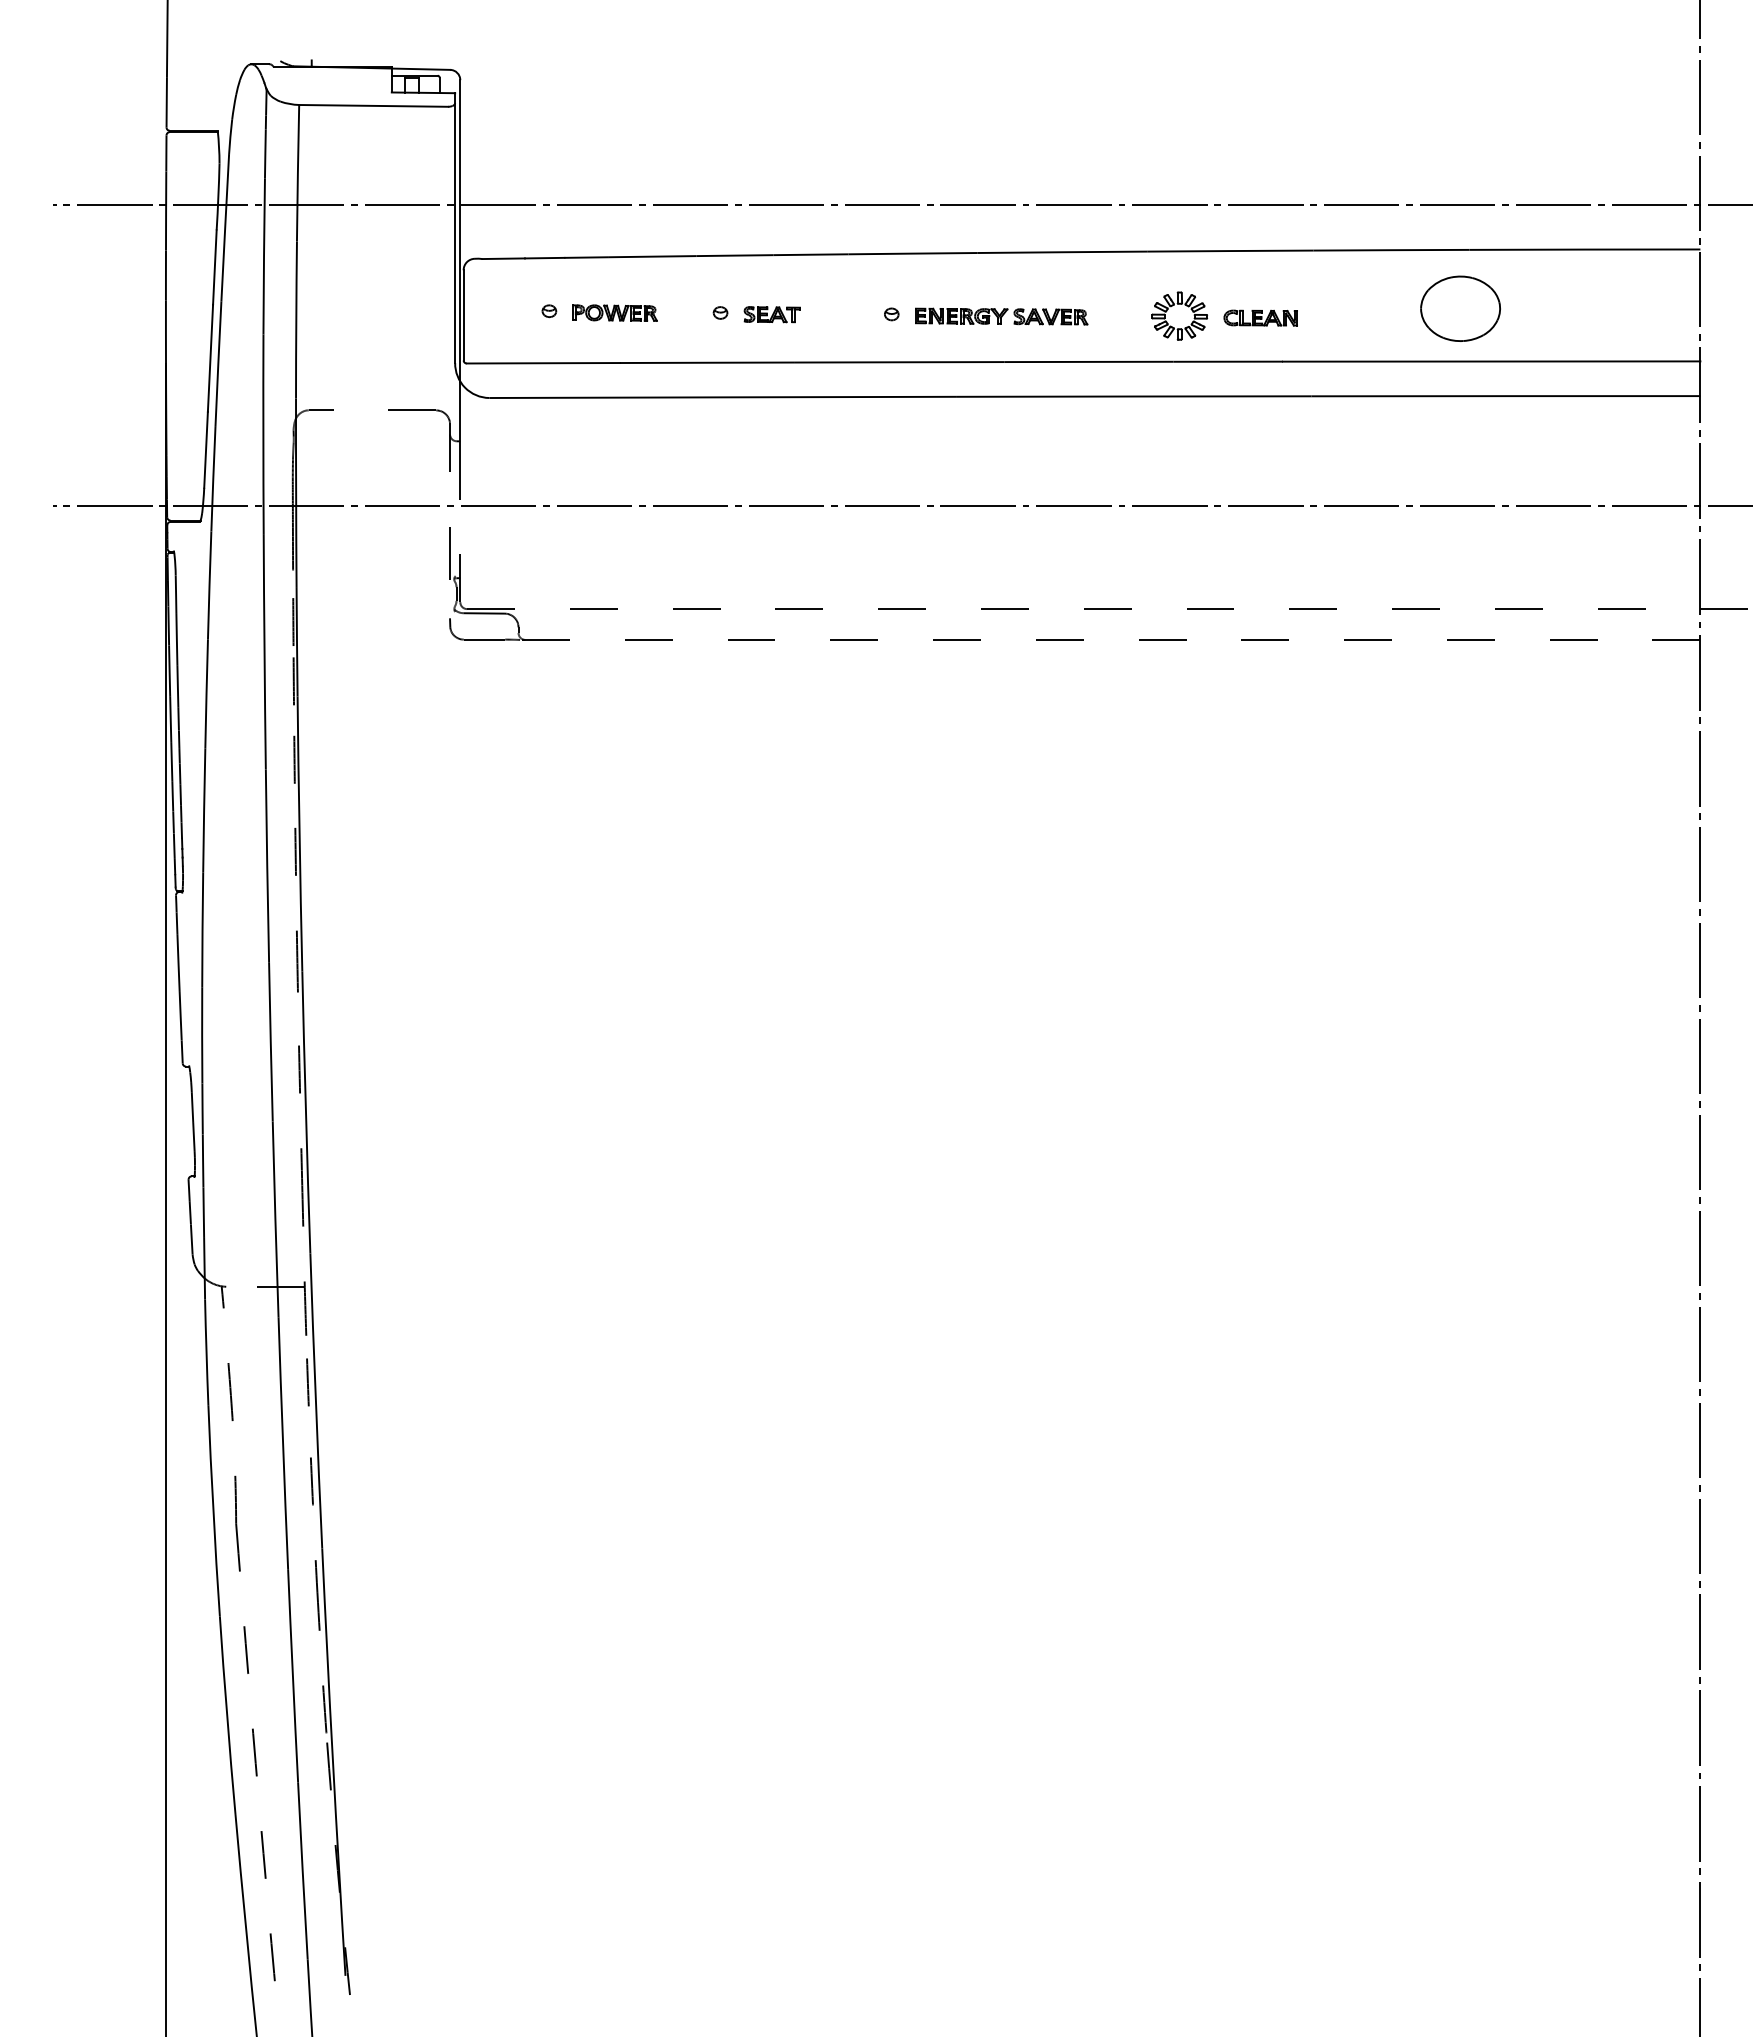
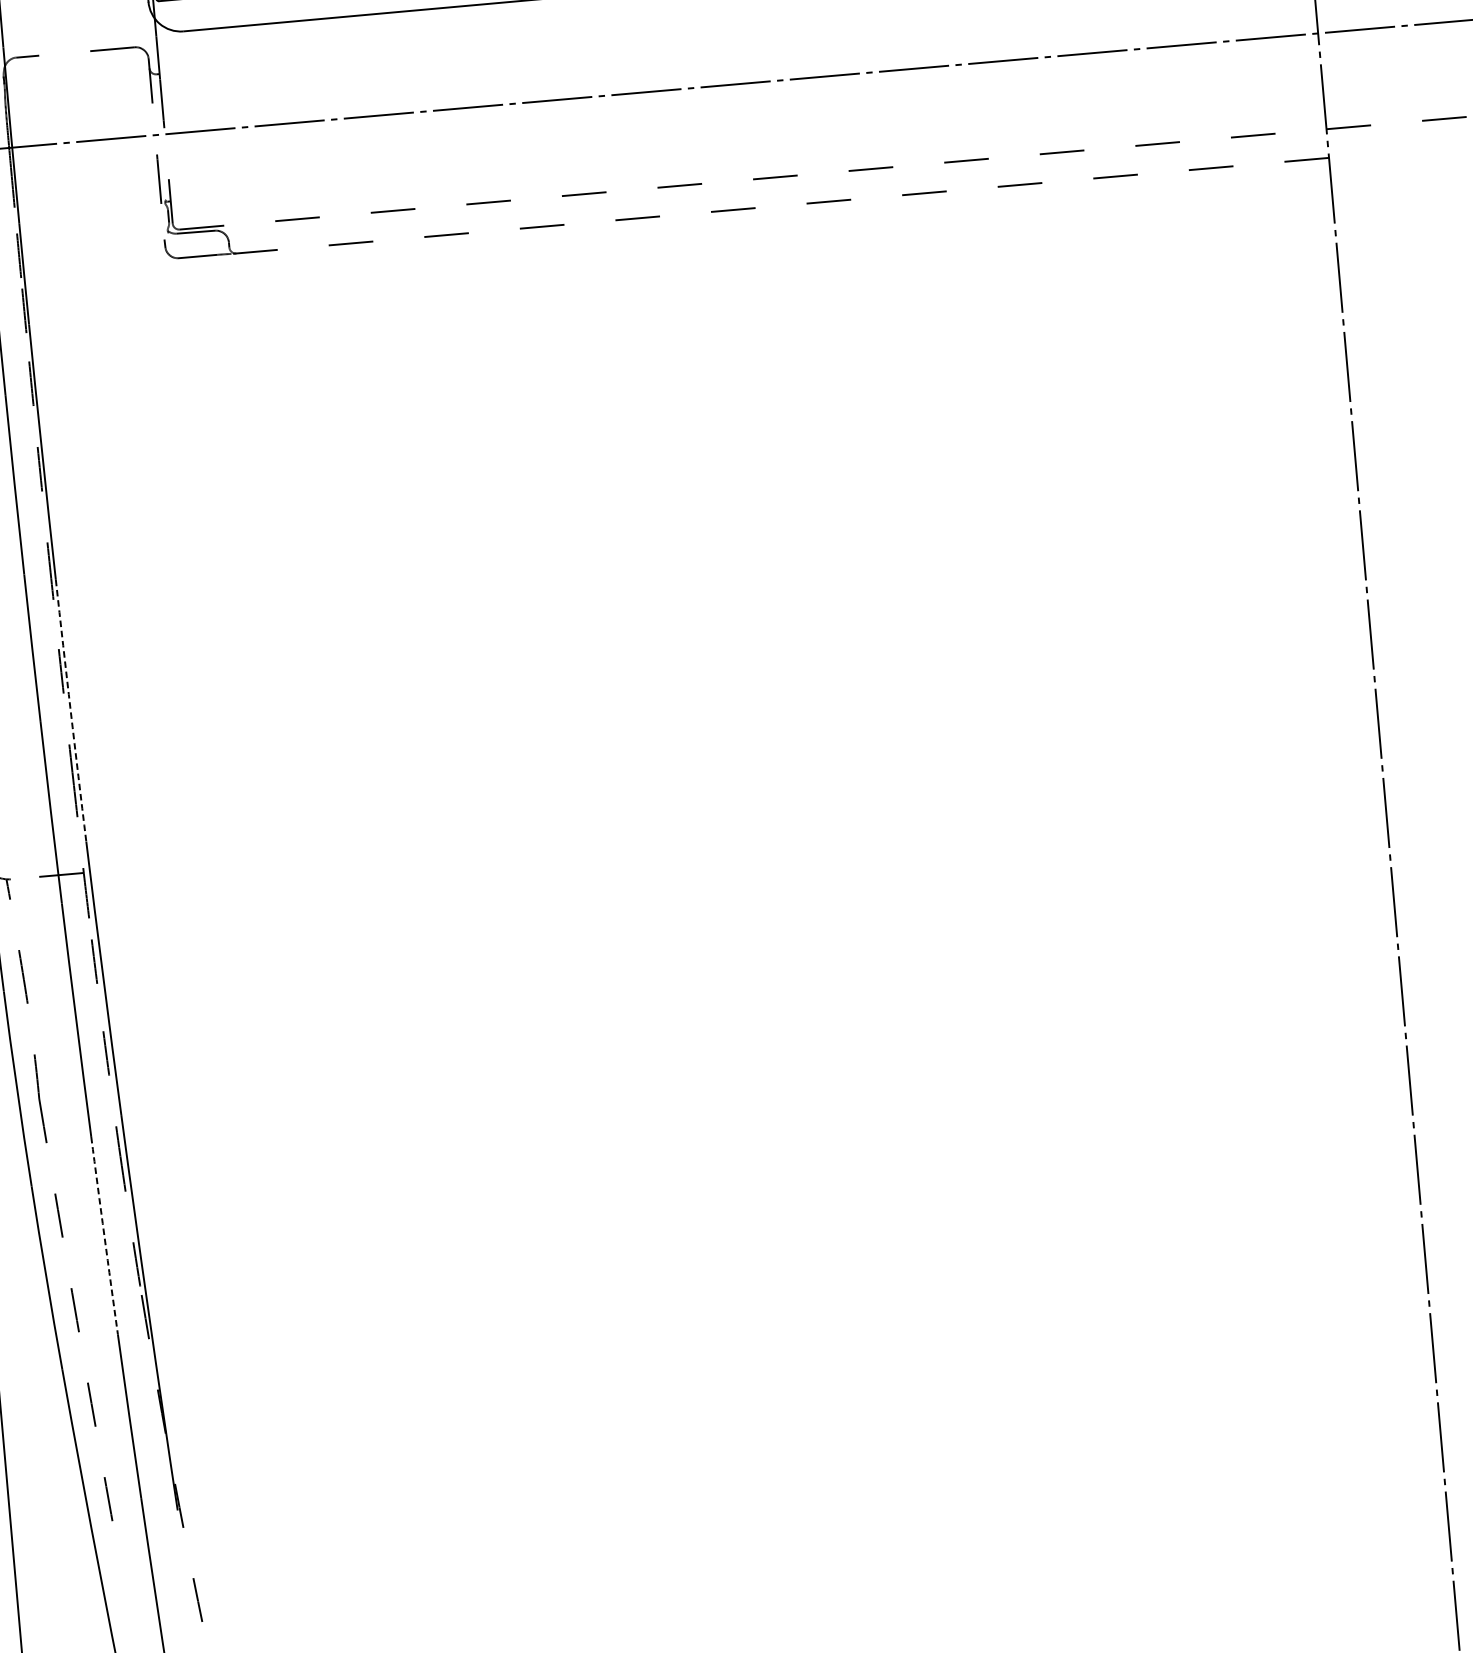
arc: (305, 1112) -> (70, 710), solid -> dashed
arc: (292, 1675) -> (104, 1235), solid -> dashed

